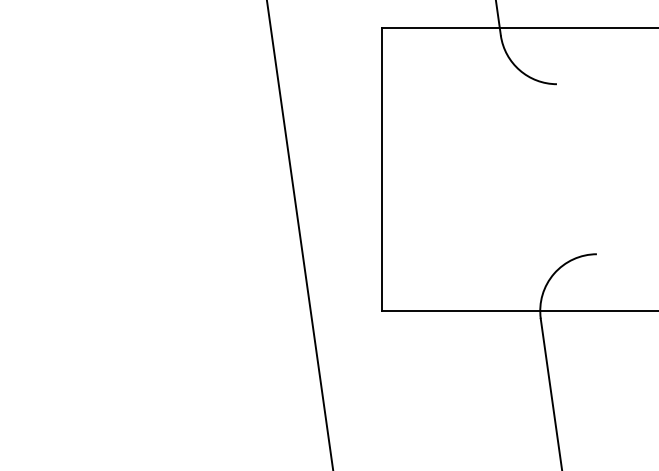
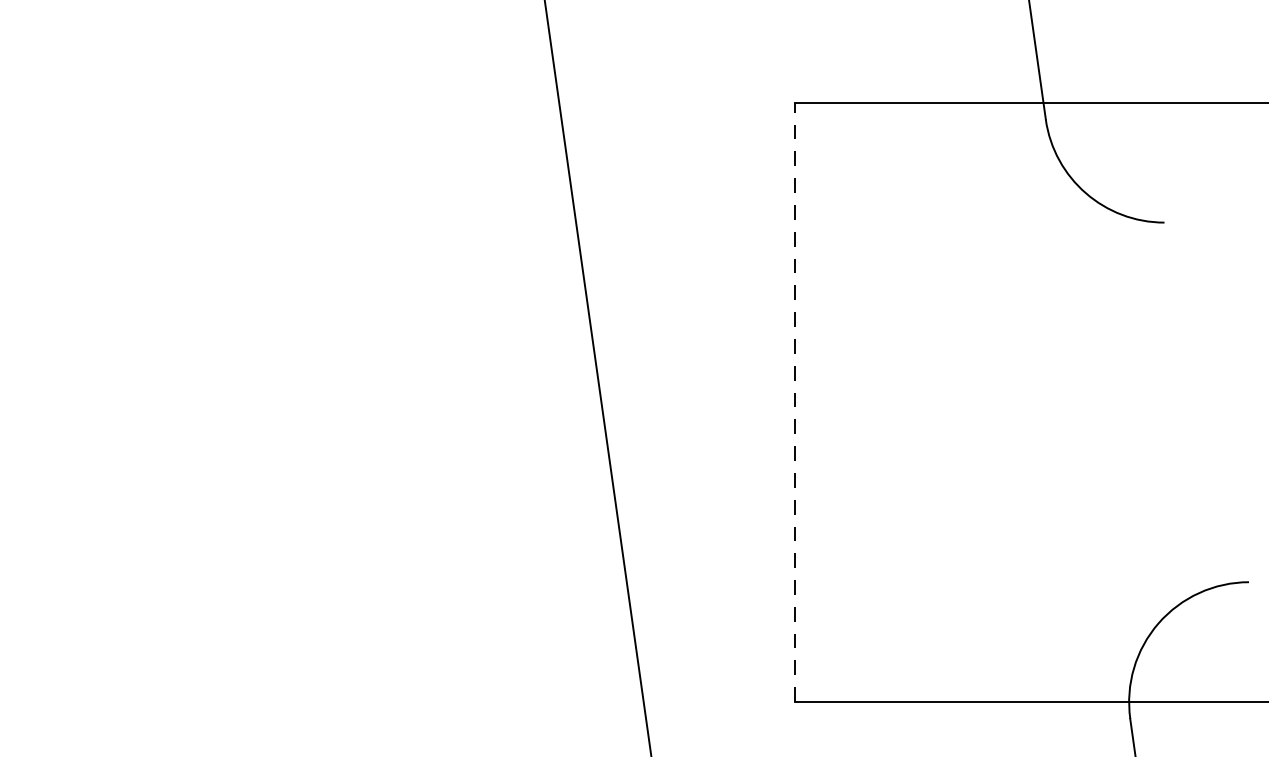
line: (382, 169) -> (795, 402), solid -> dashed

